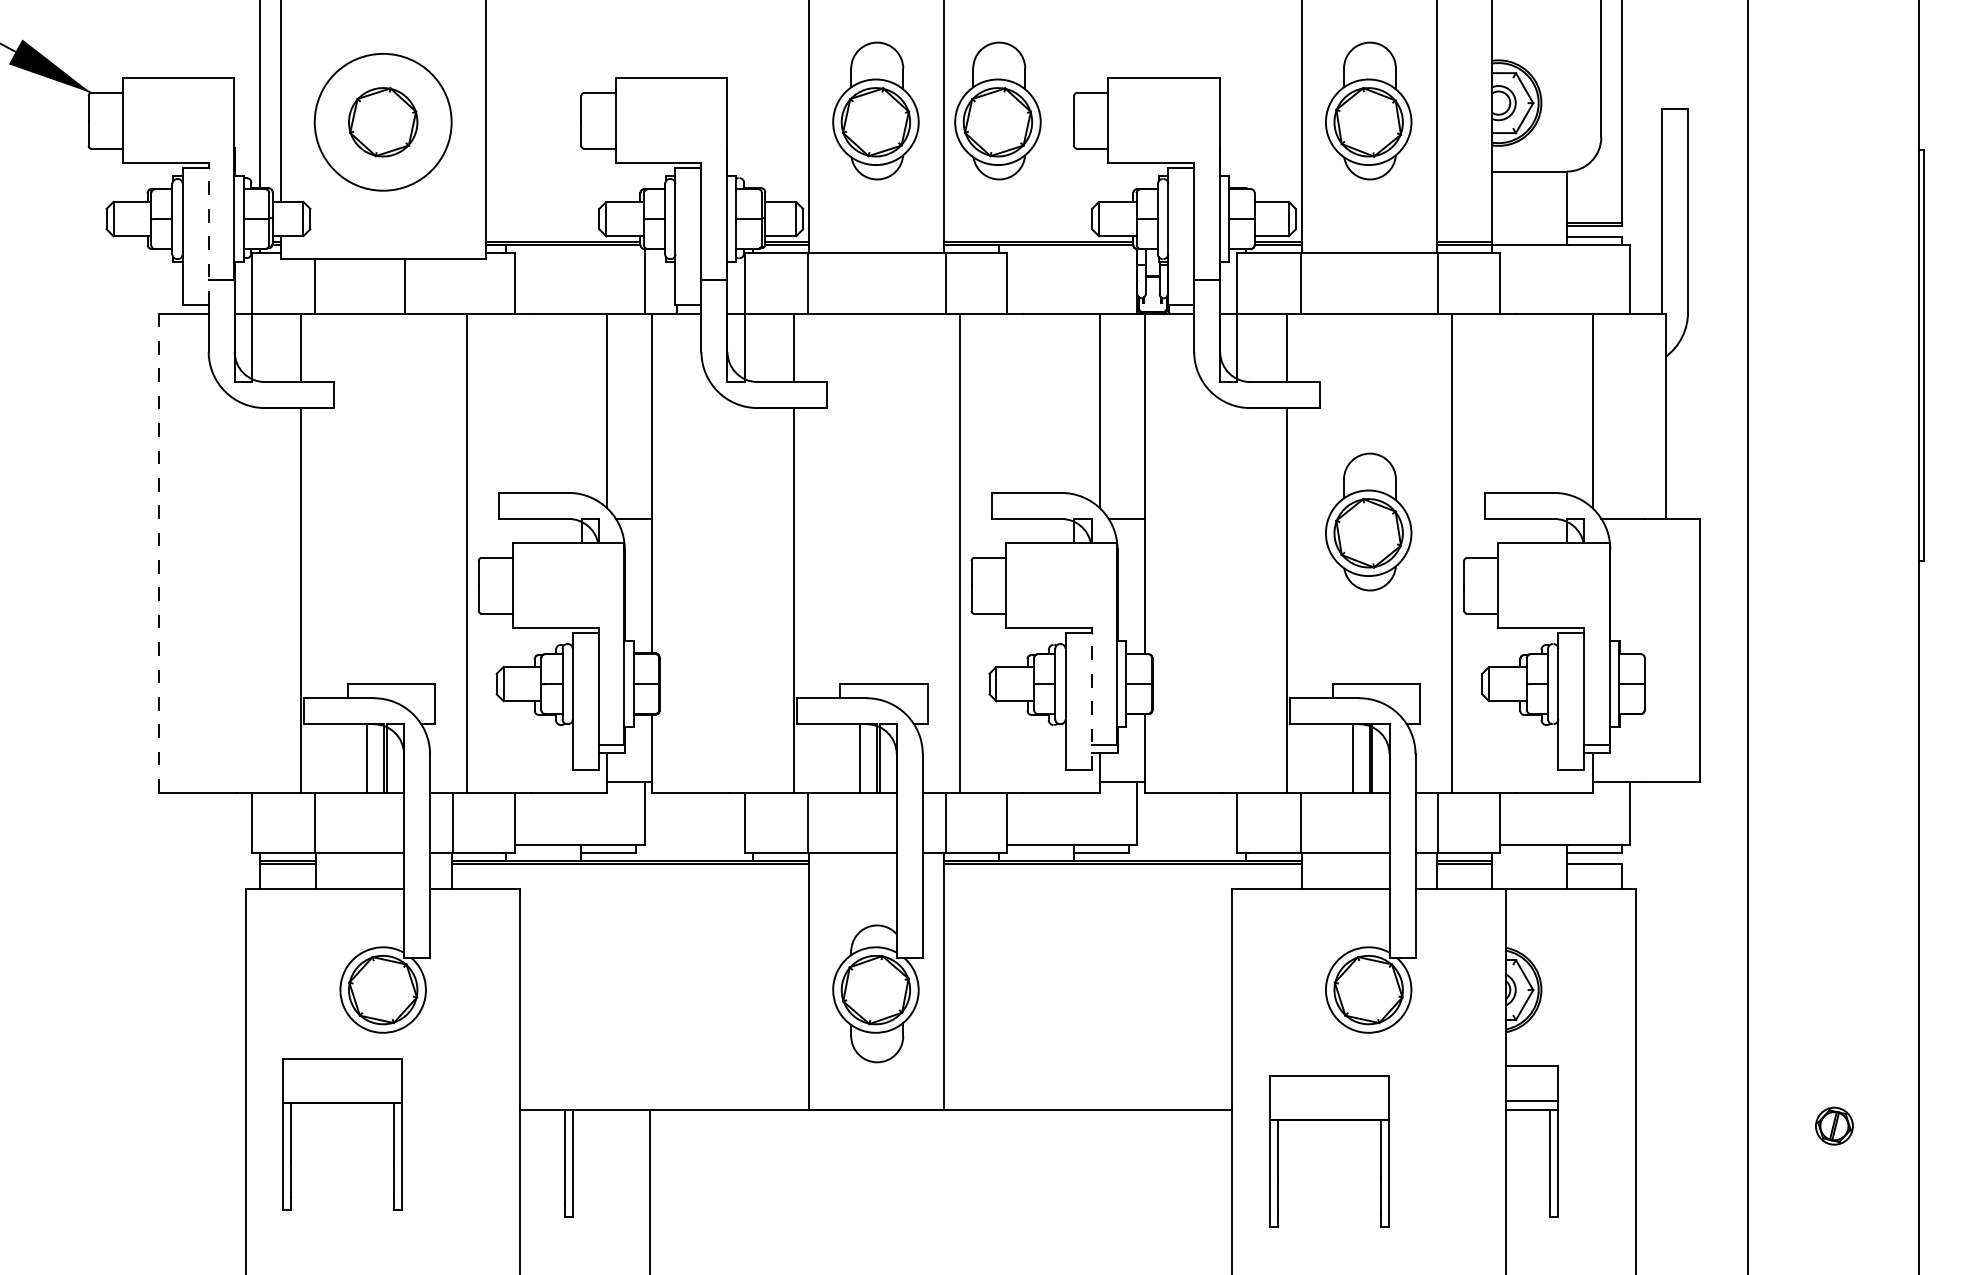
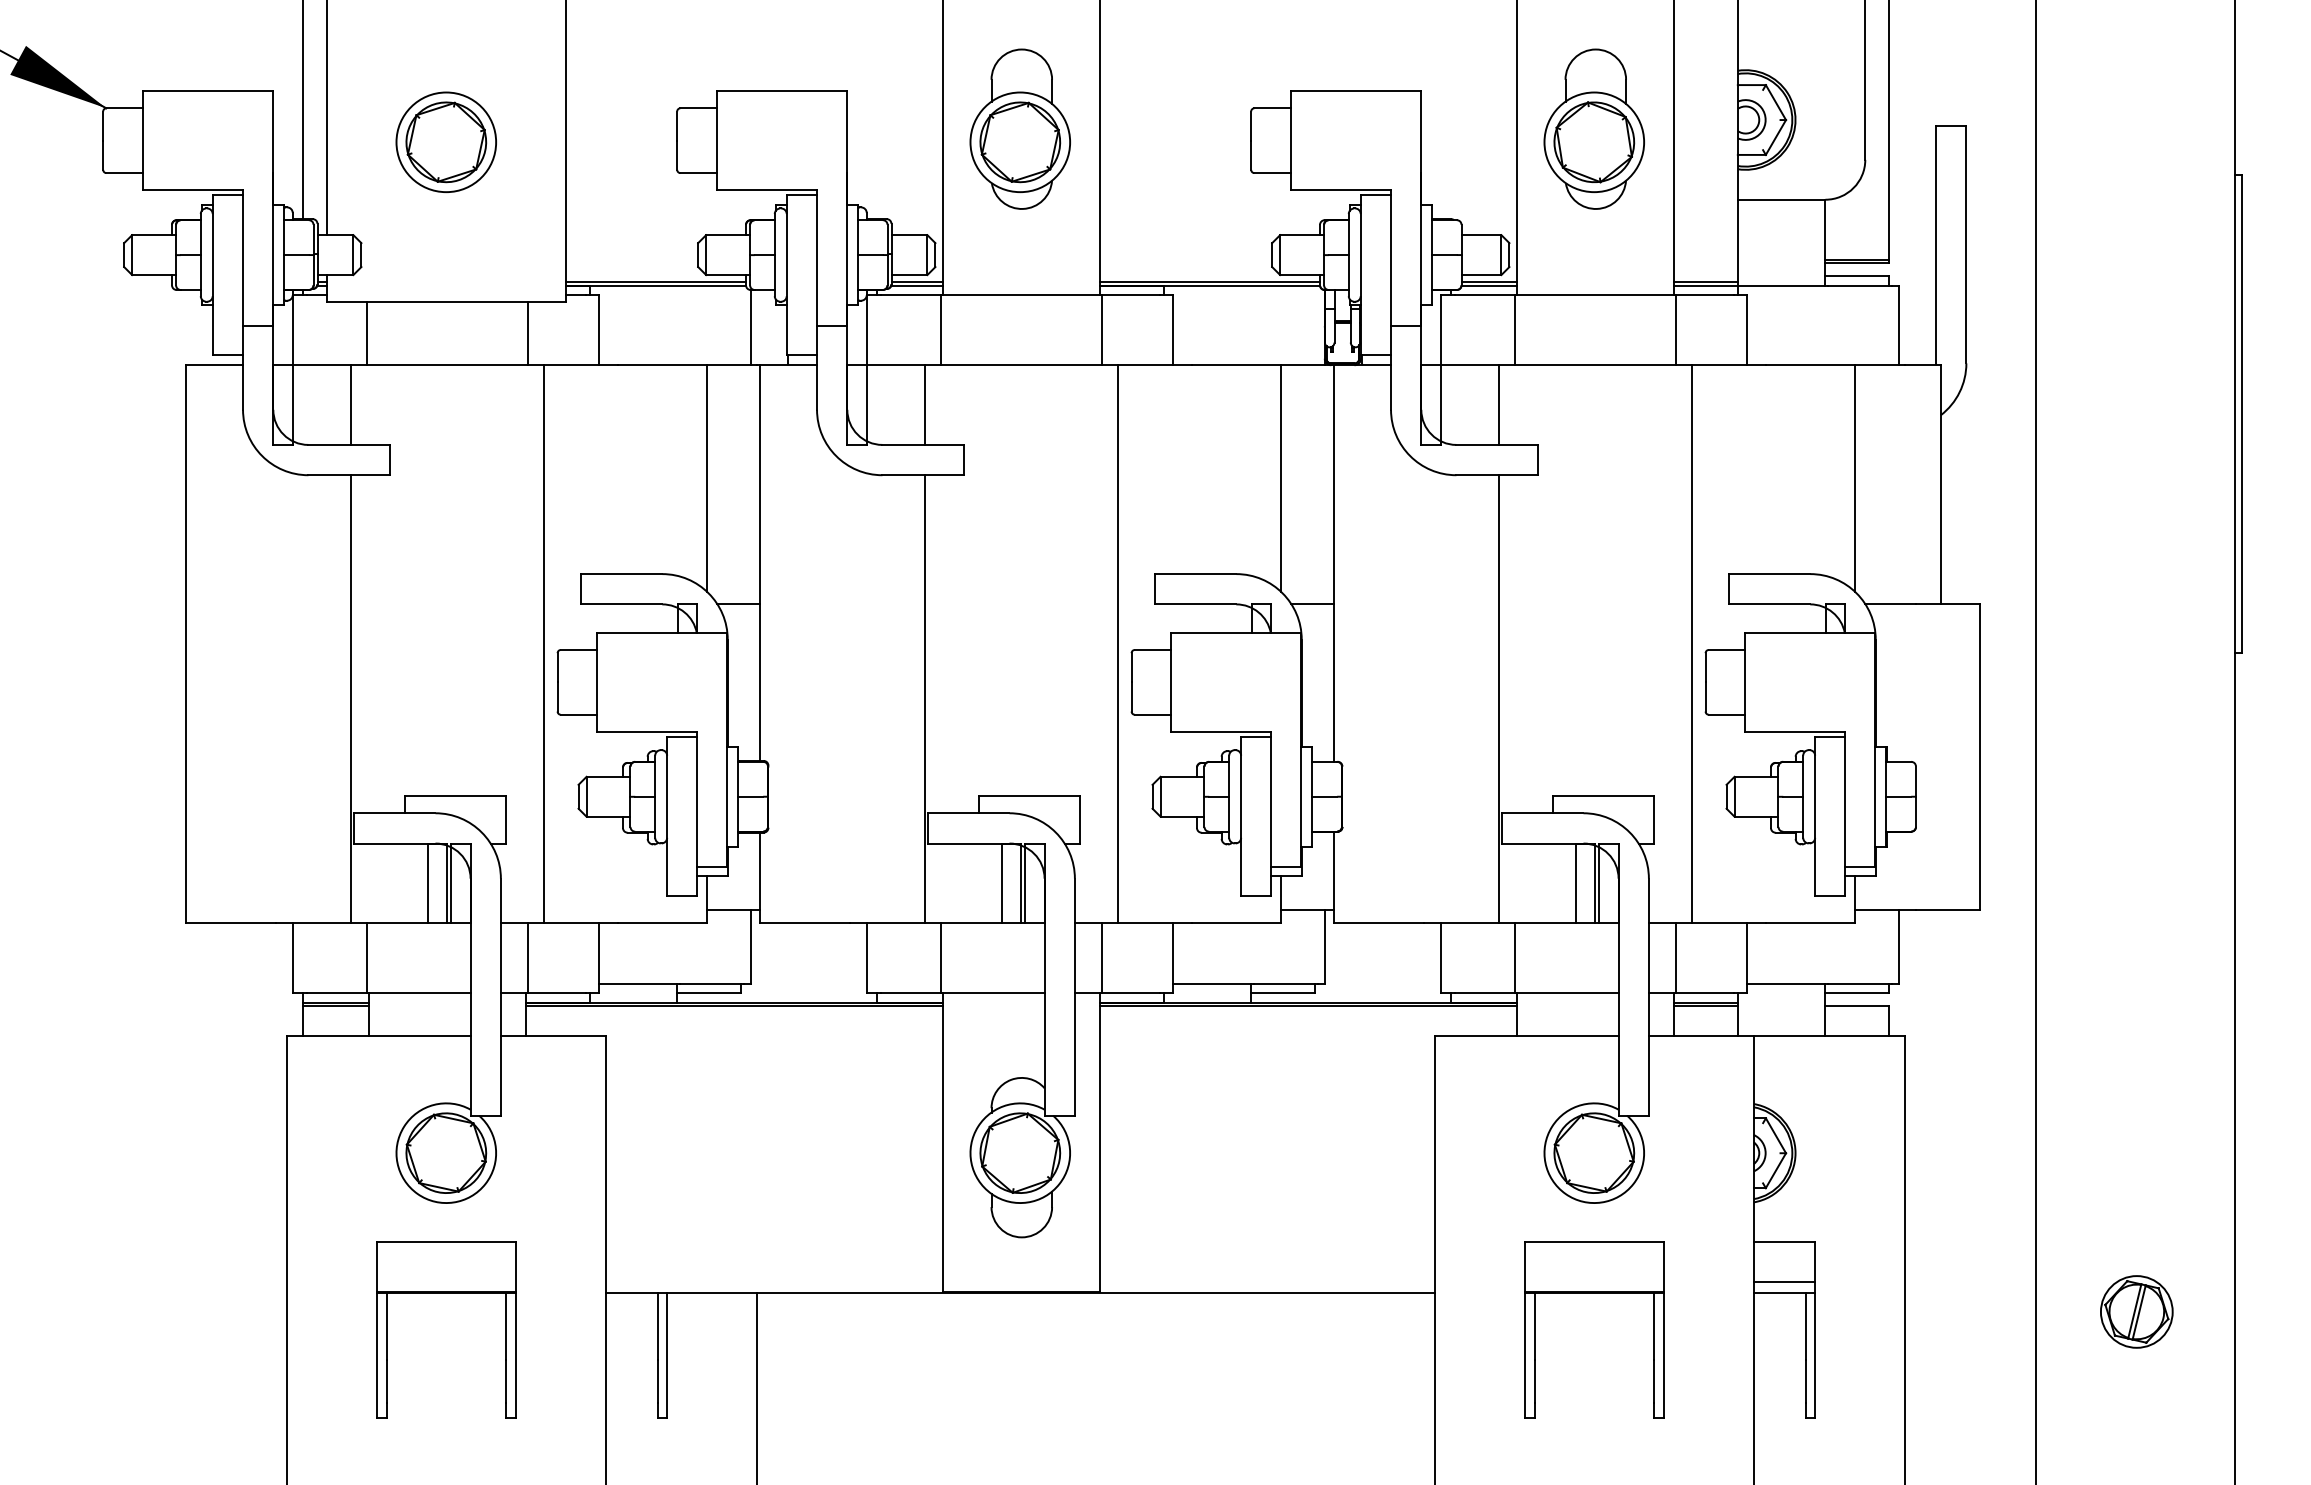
part: (997, 110) -> (1161, 128), removed
circle: (382, 122) -> (445, 142), size x0.62
line: (208, 235) -> (242, 274), dashed -> solid
line: (404, 286) -> (527, 333), moved
part: (1368, 521) -> (1594, 607), removed
line: (159, 553) -> (185, 644), dashed -> solid
line: (1091, 700) -> (1271, 815), dashed -> solid
part: (342, 1103) -> (446, 1293), moved
part: (1329, 1120) -> (1594, 1293), moved
part: (1834, 1125) -> (2136, 1310), size x1.67

